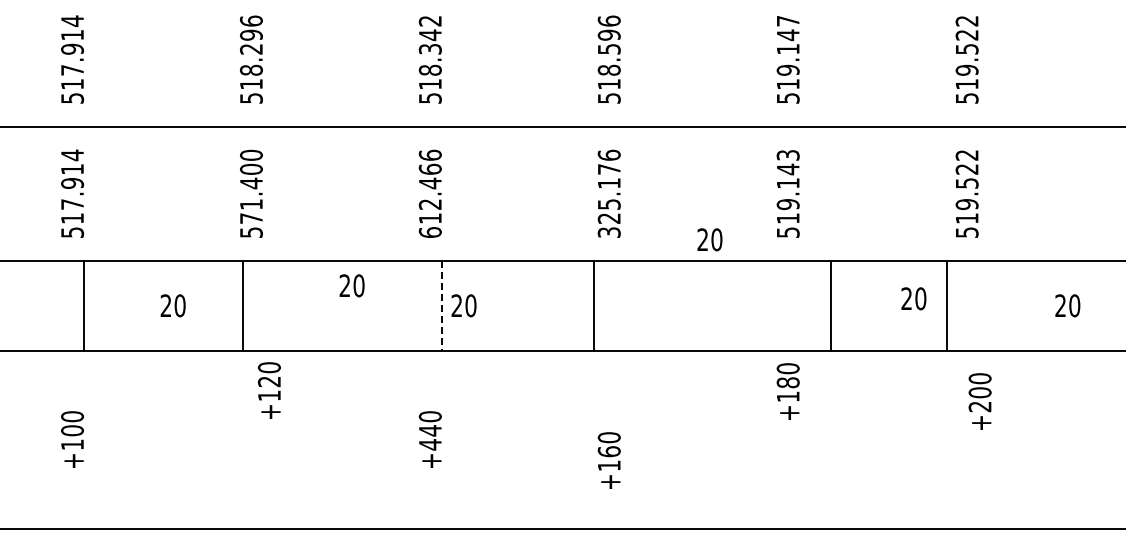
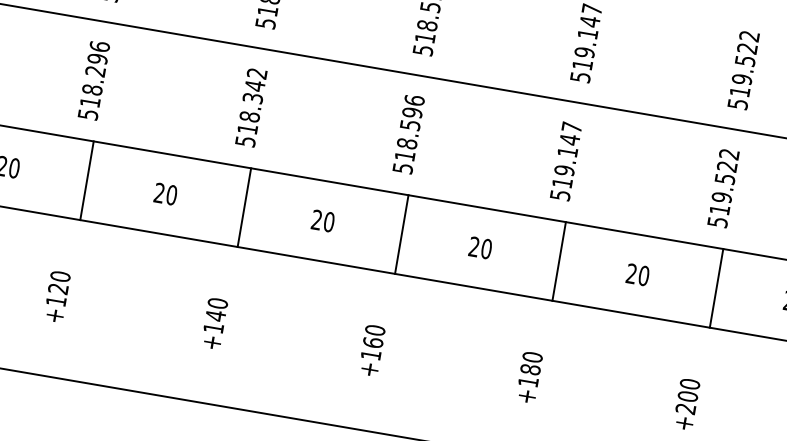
text: (787, 155) -> (571, 127), 519.143 -> 519.147
text: (250, 186) -> (94, 73), 571.400 -> 518.296
text: (429, 193) -> (250, 107), 612.466 -> 518.342
text: (608, 200) -> (407, 140), 325.176 -> 518.596
text: (709, 239) -> (480, 247), moved
text: (351, 285) -> (165, 193), moved
text: (913, 298) -> (637, 274), moved
line: (242, 305) -> (86, 180), moved
line: (441, 305) -> (244, 207), dashed -> solid
text: (463, 305) -> (322, 220), moved
line: (594, 305) -> (401, 234), moved
line: (831, 305) -> (559, 261), moved
line: (947, 305) -> (716, 288), moved
text: (269, 390) -> (57, 296), moved
text: (787, 391) -> (528, 377), moved
text: (979, 401) -> (686, 404), moved
text: (430, 444) -> (213, 327), +440 -> +140
text: (608, 460) -> (371, 350), moved

